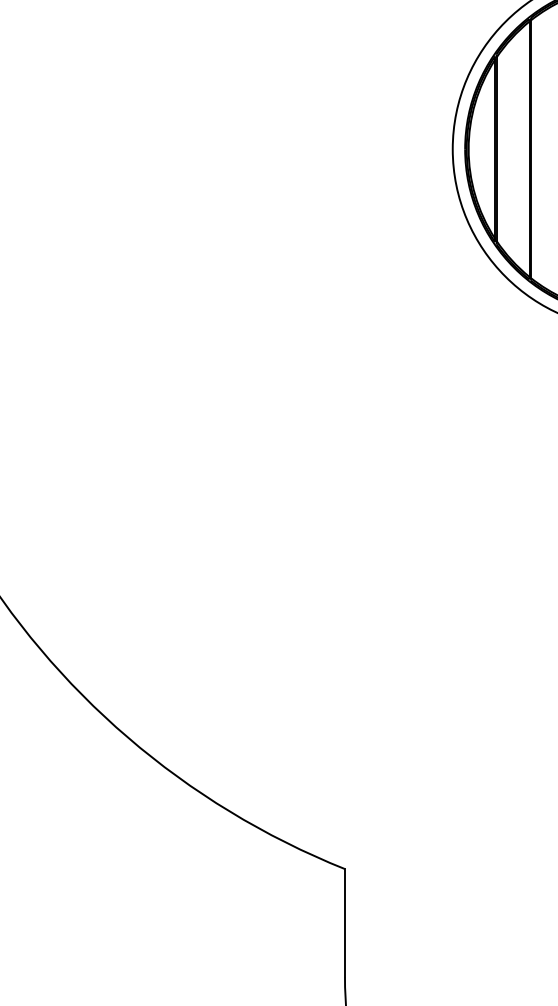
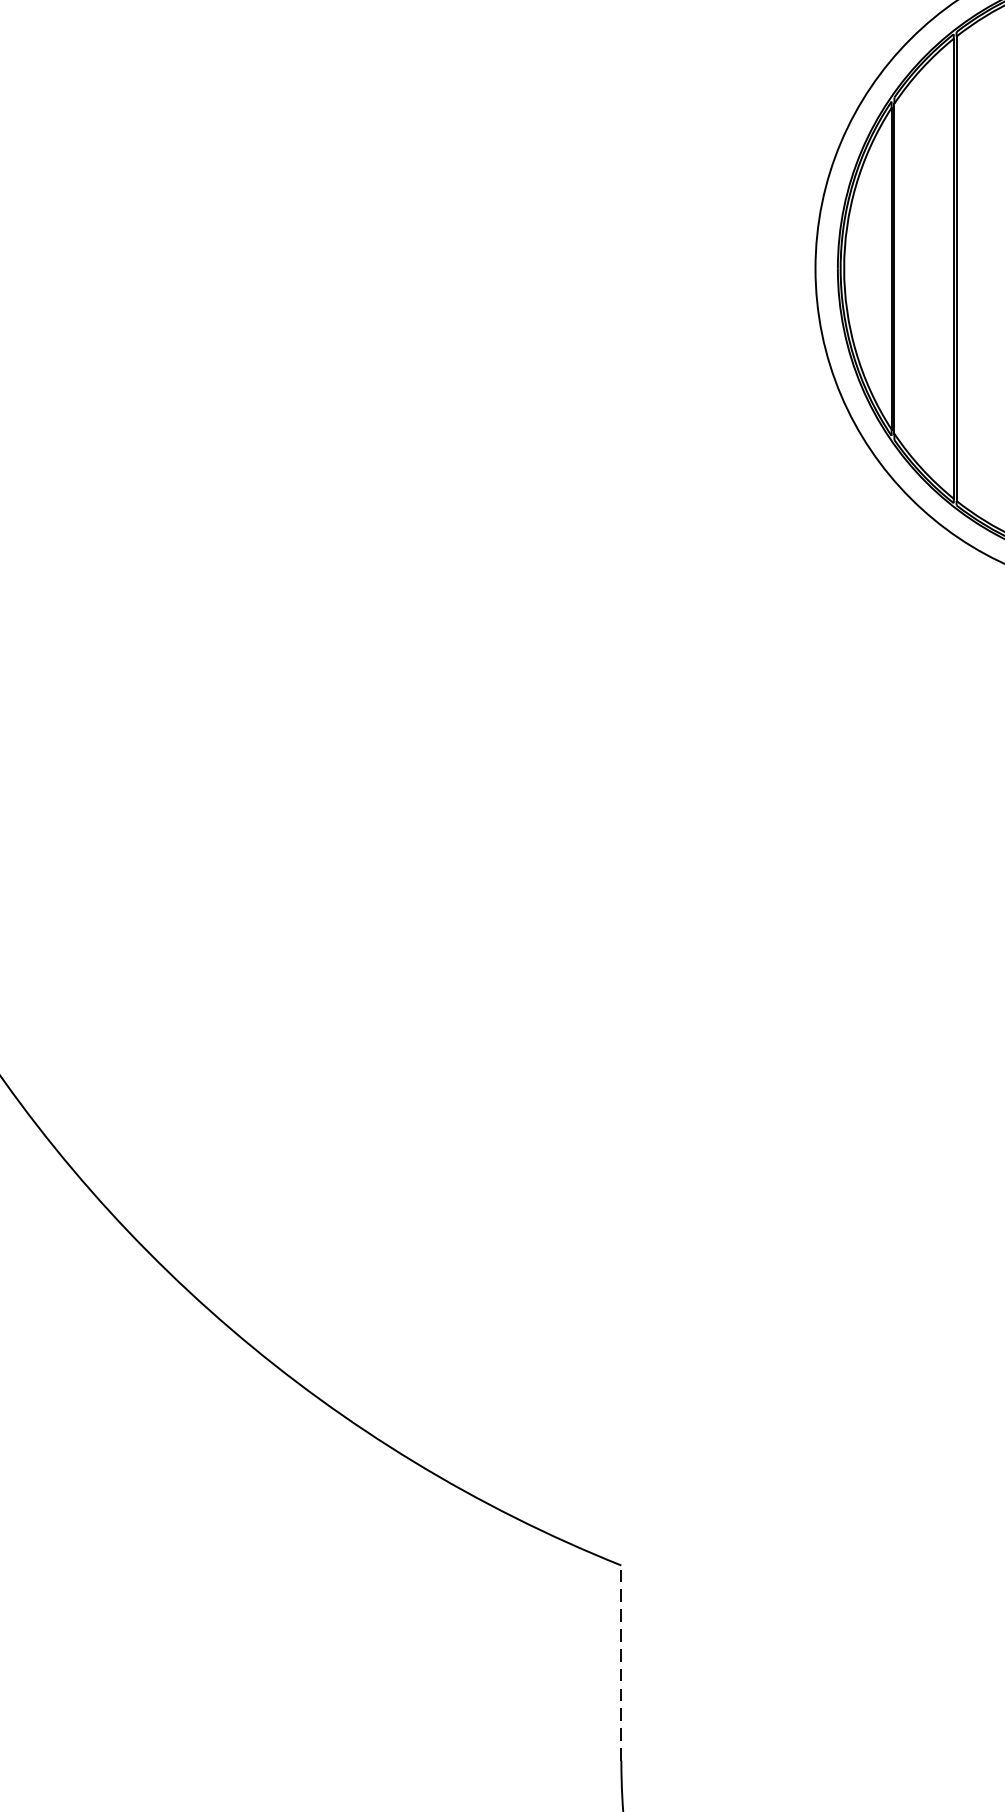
line: (344, 922) -> (620, 1661), solid -> dashed

